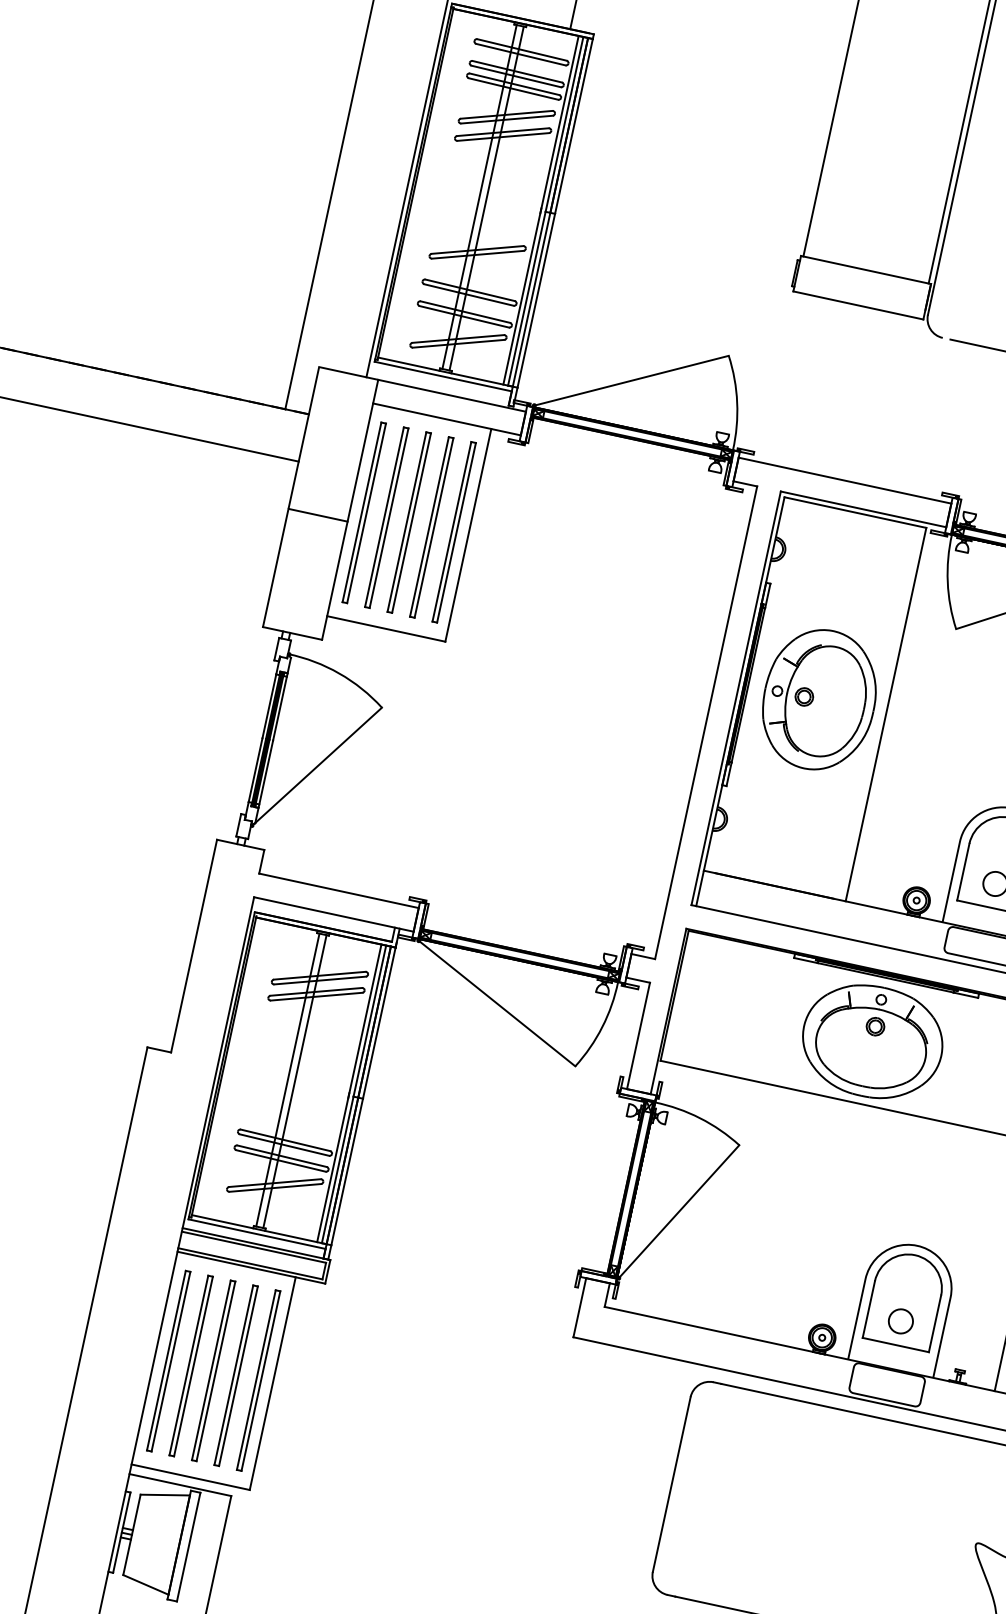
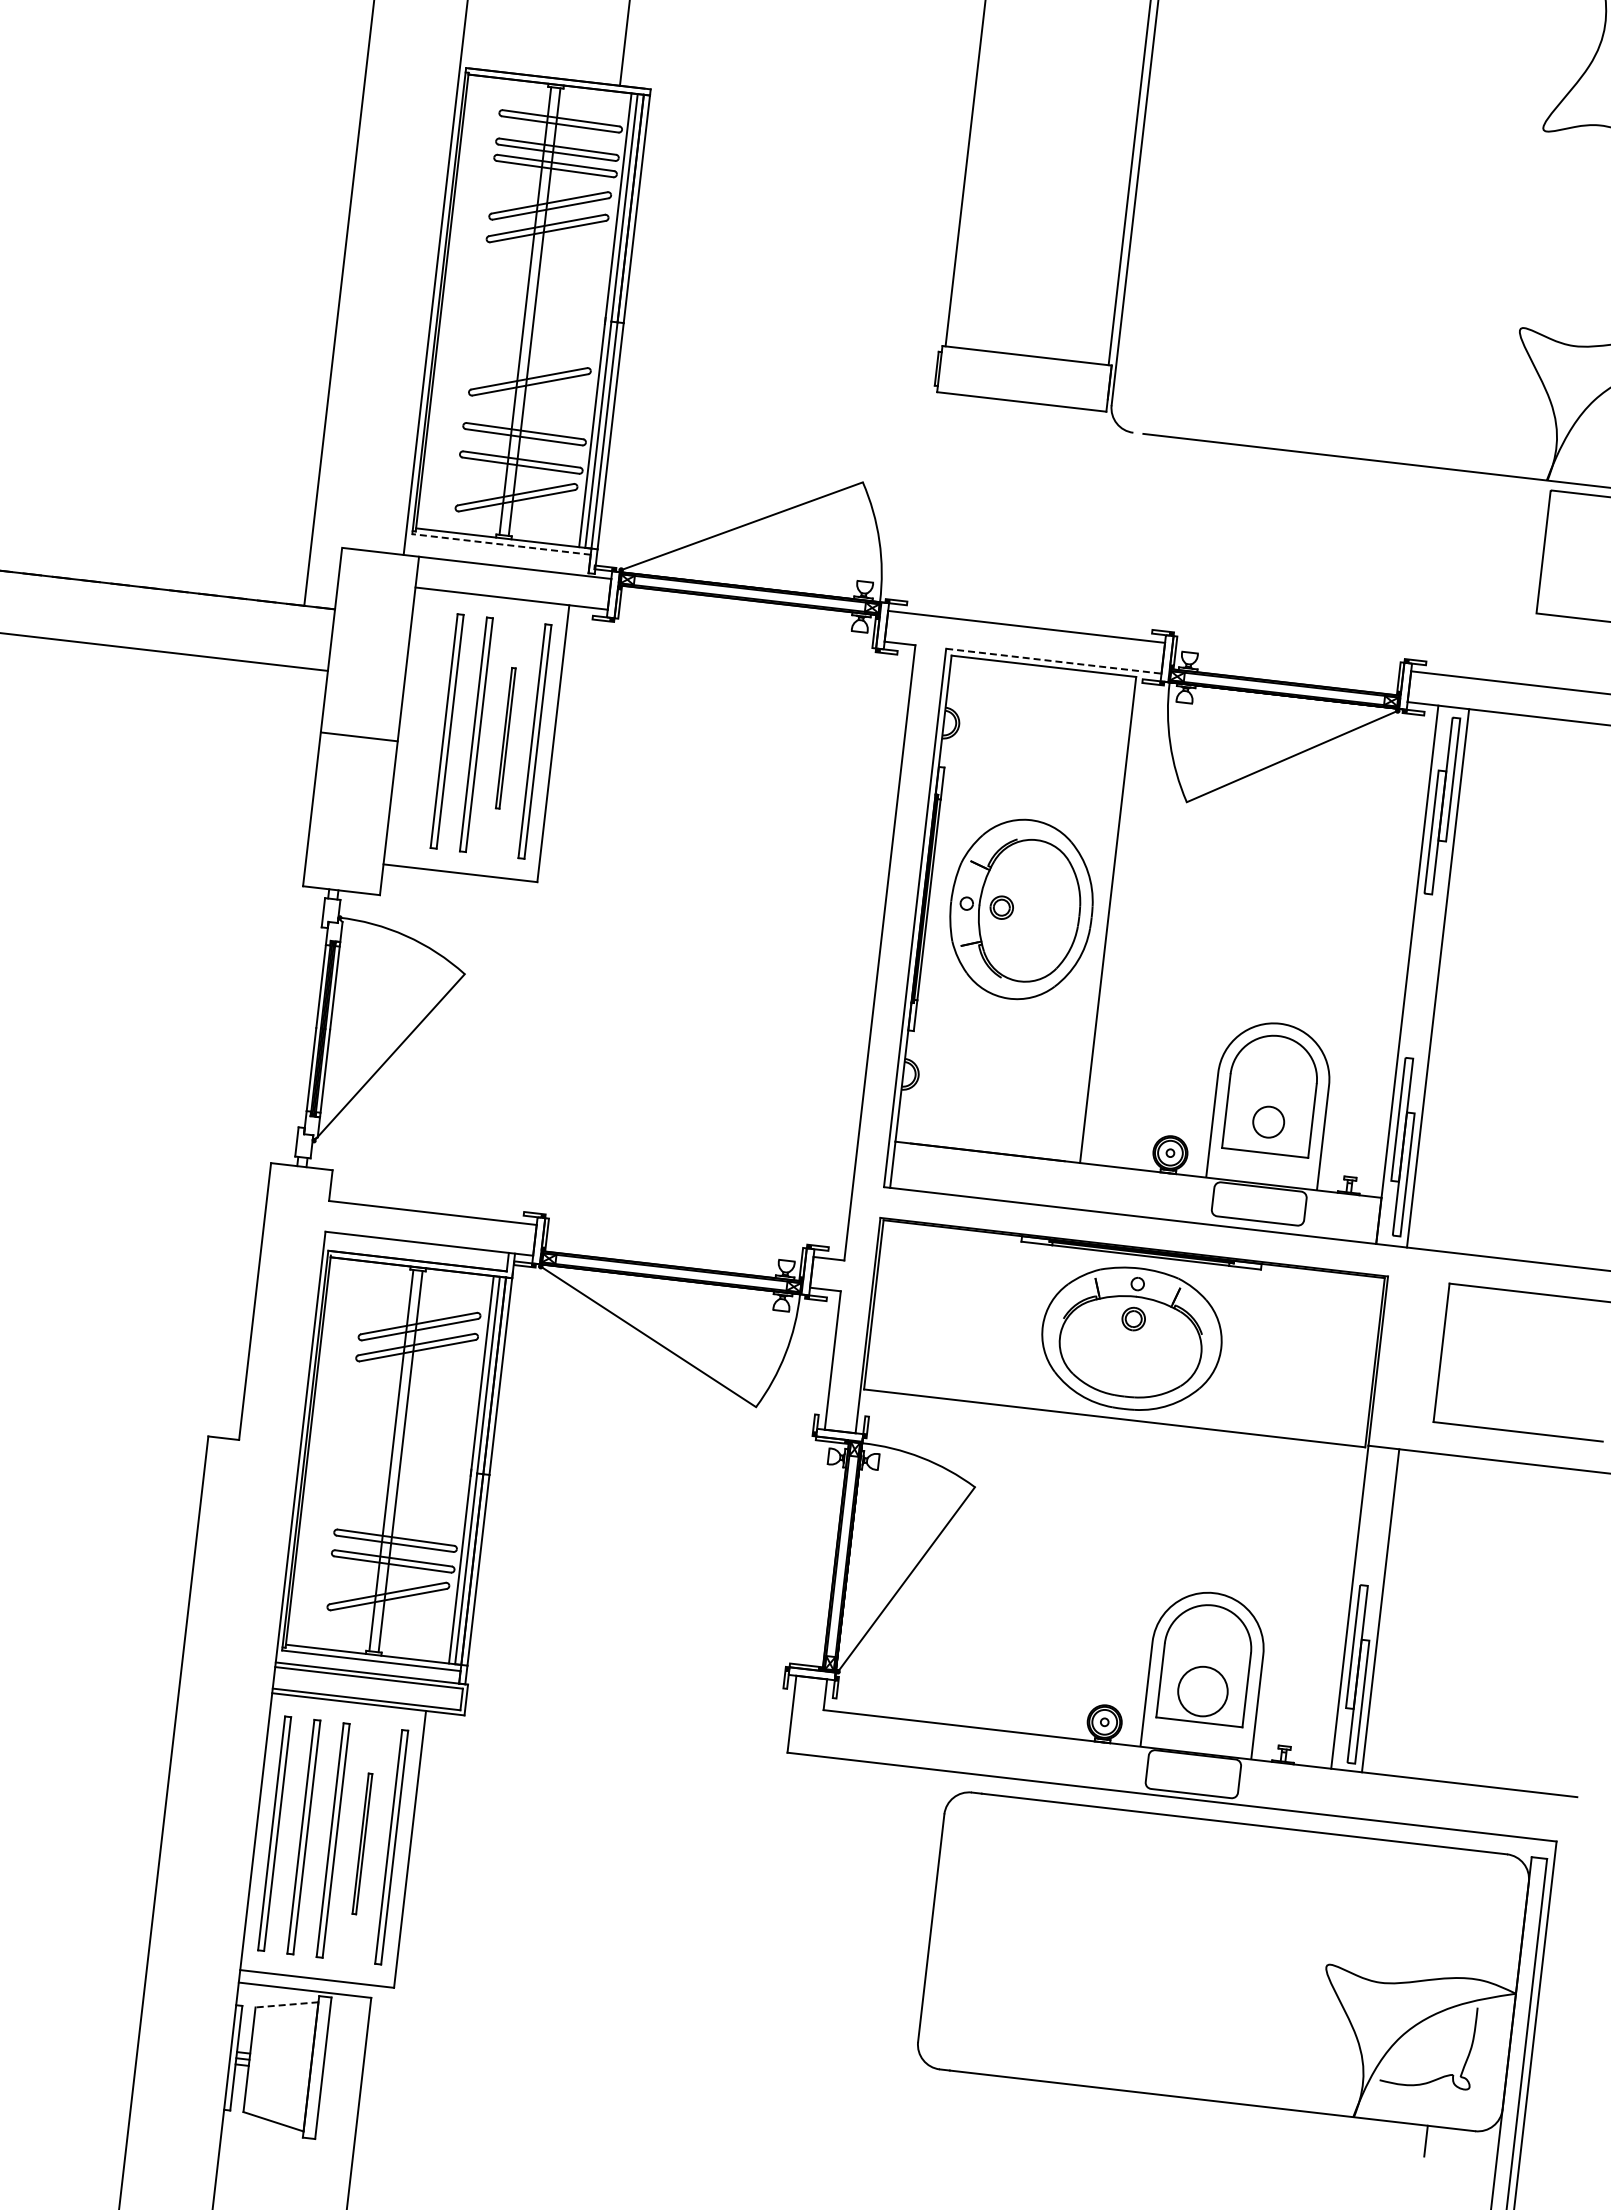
line: (443, 376) -> (501, 544), solid -> dashed
line: (864, 509) -> (1054, 661), solid -> dashed
part: (364, 512) -> (417, 727), removed
part: (431, 527) -> (505, 738), size x0.6
circle: (900, 1321) -> (1202, 1691), size x1.6
part: (236, 1375) -> (362, 1843), size x0.6
line: (165, 1494) -> (287, 2004), solid -> dashed

